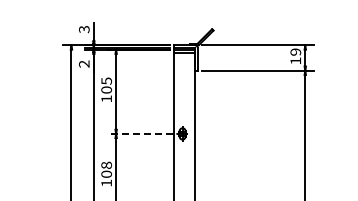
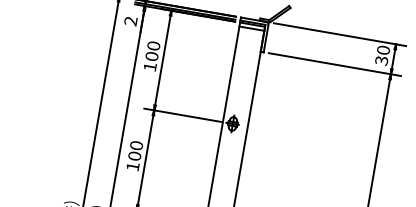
text: (295, 56) -> (382, 55), 19 -> 30
text: (106, 80) -> (153, 45), 105 -> 100
line: (139, 133) -> (181, 114), dashed -> solid
text: (106, 164) -> (136, 144), 108 -> 100

